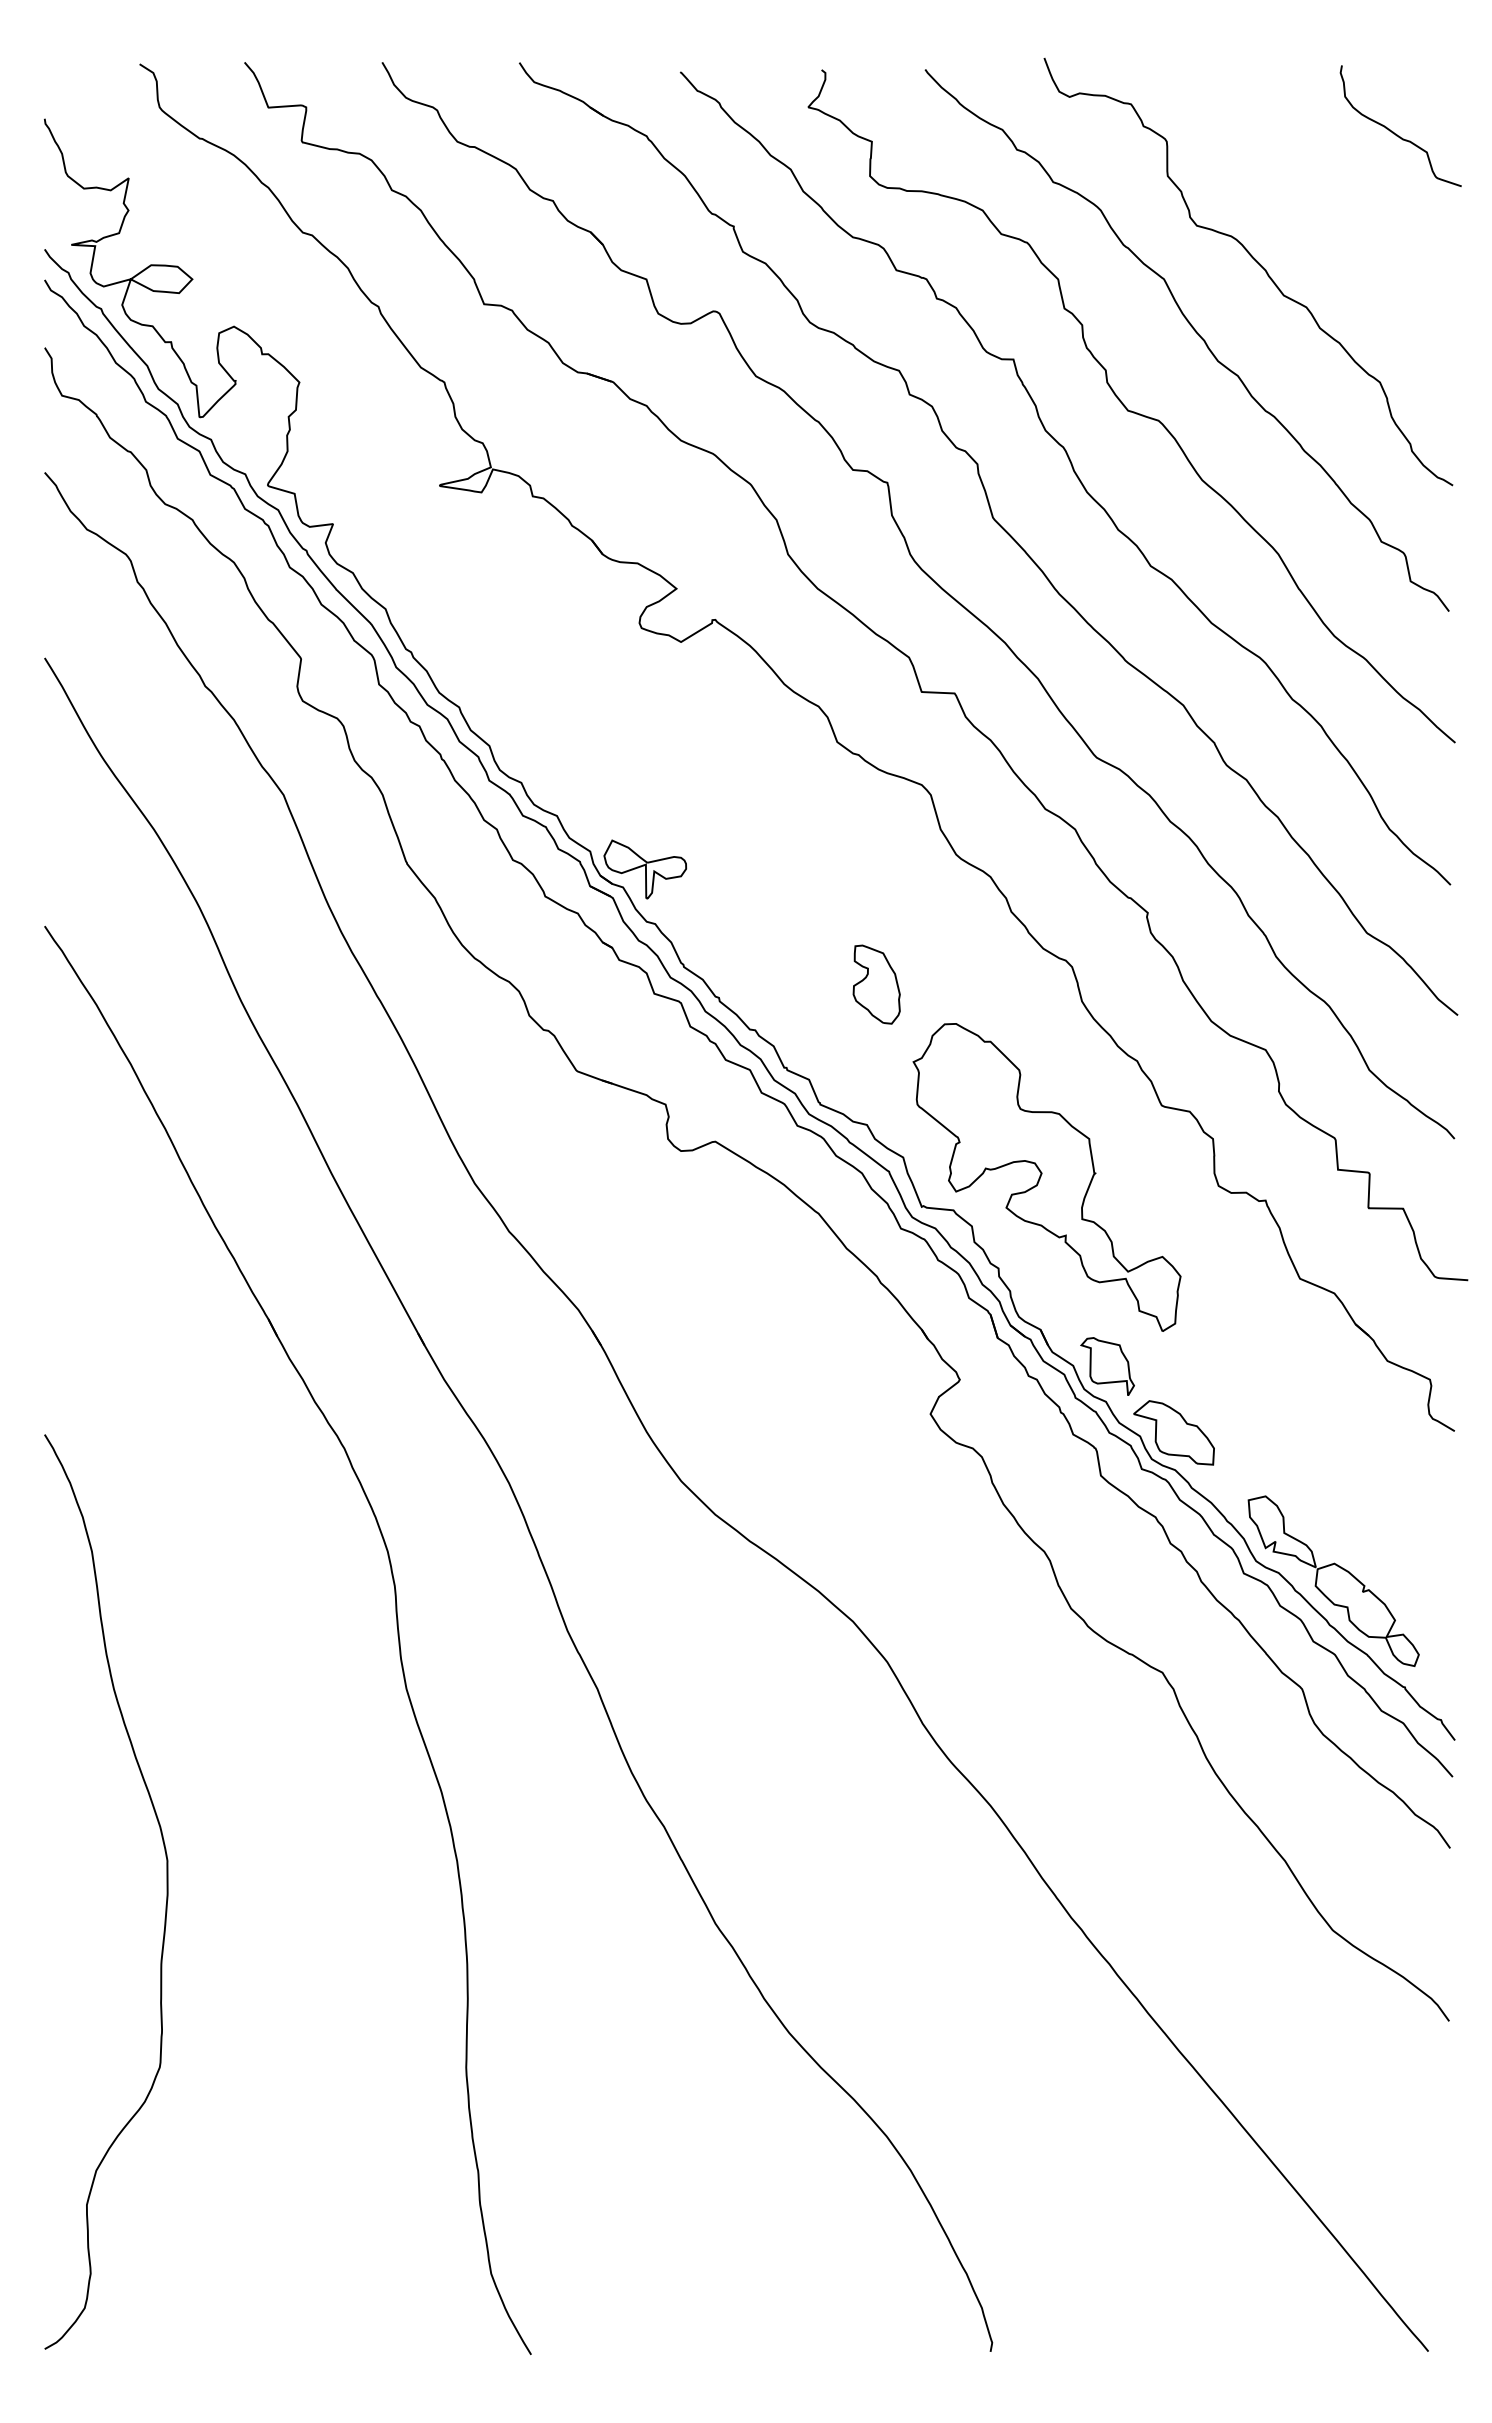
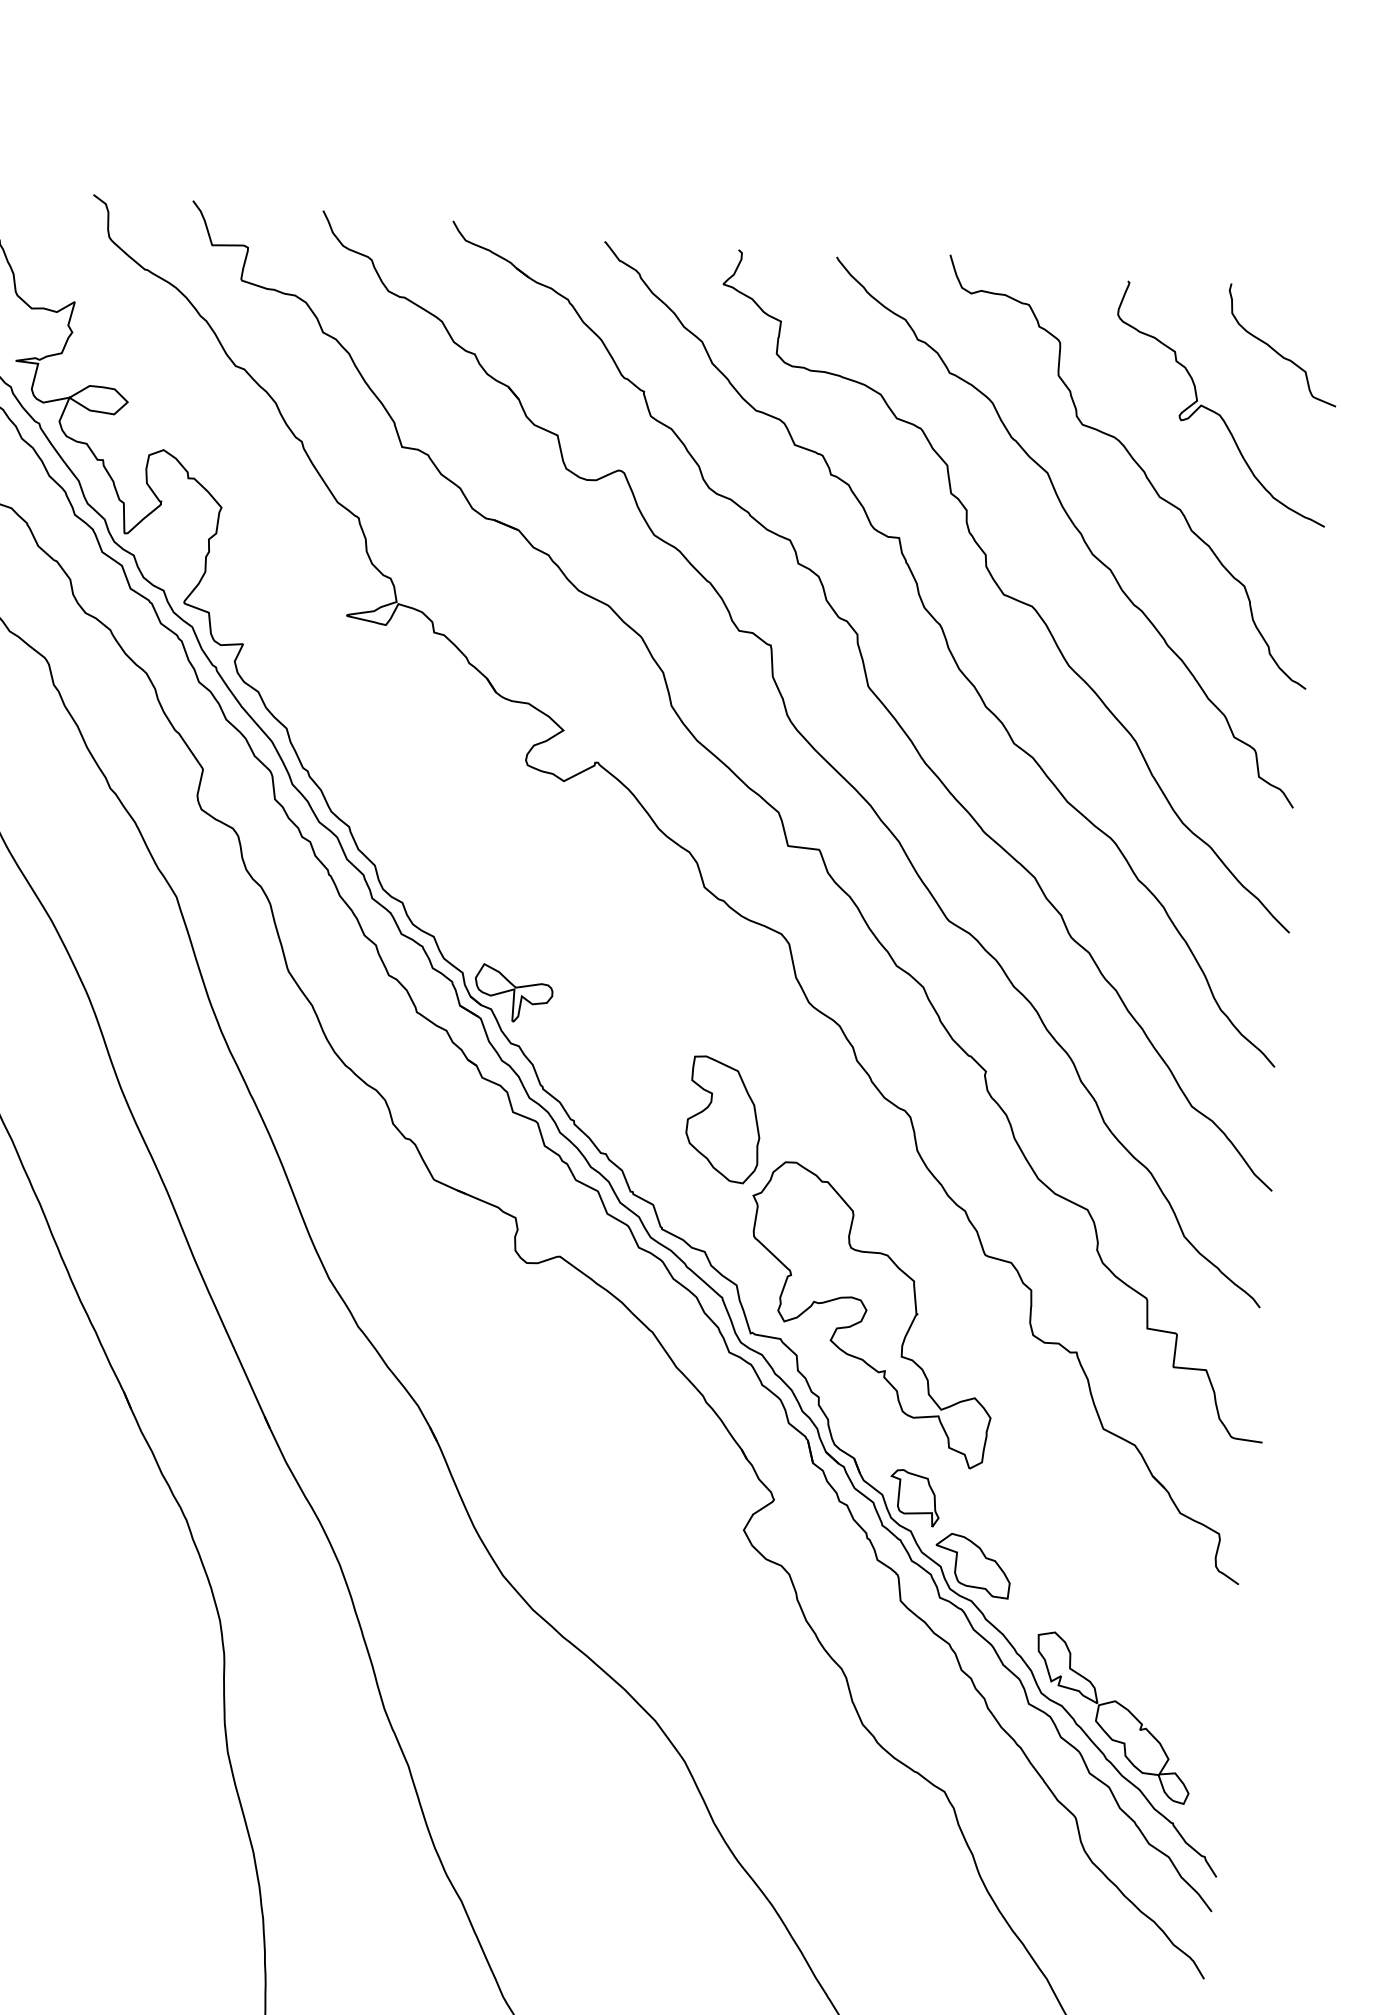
curve: (1336, 201) -> (1216, 411), added
part: (876, 984) -> (723, 1119), size x1.67

